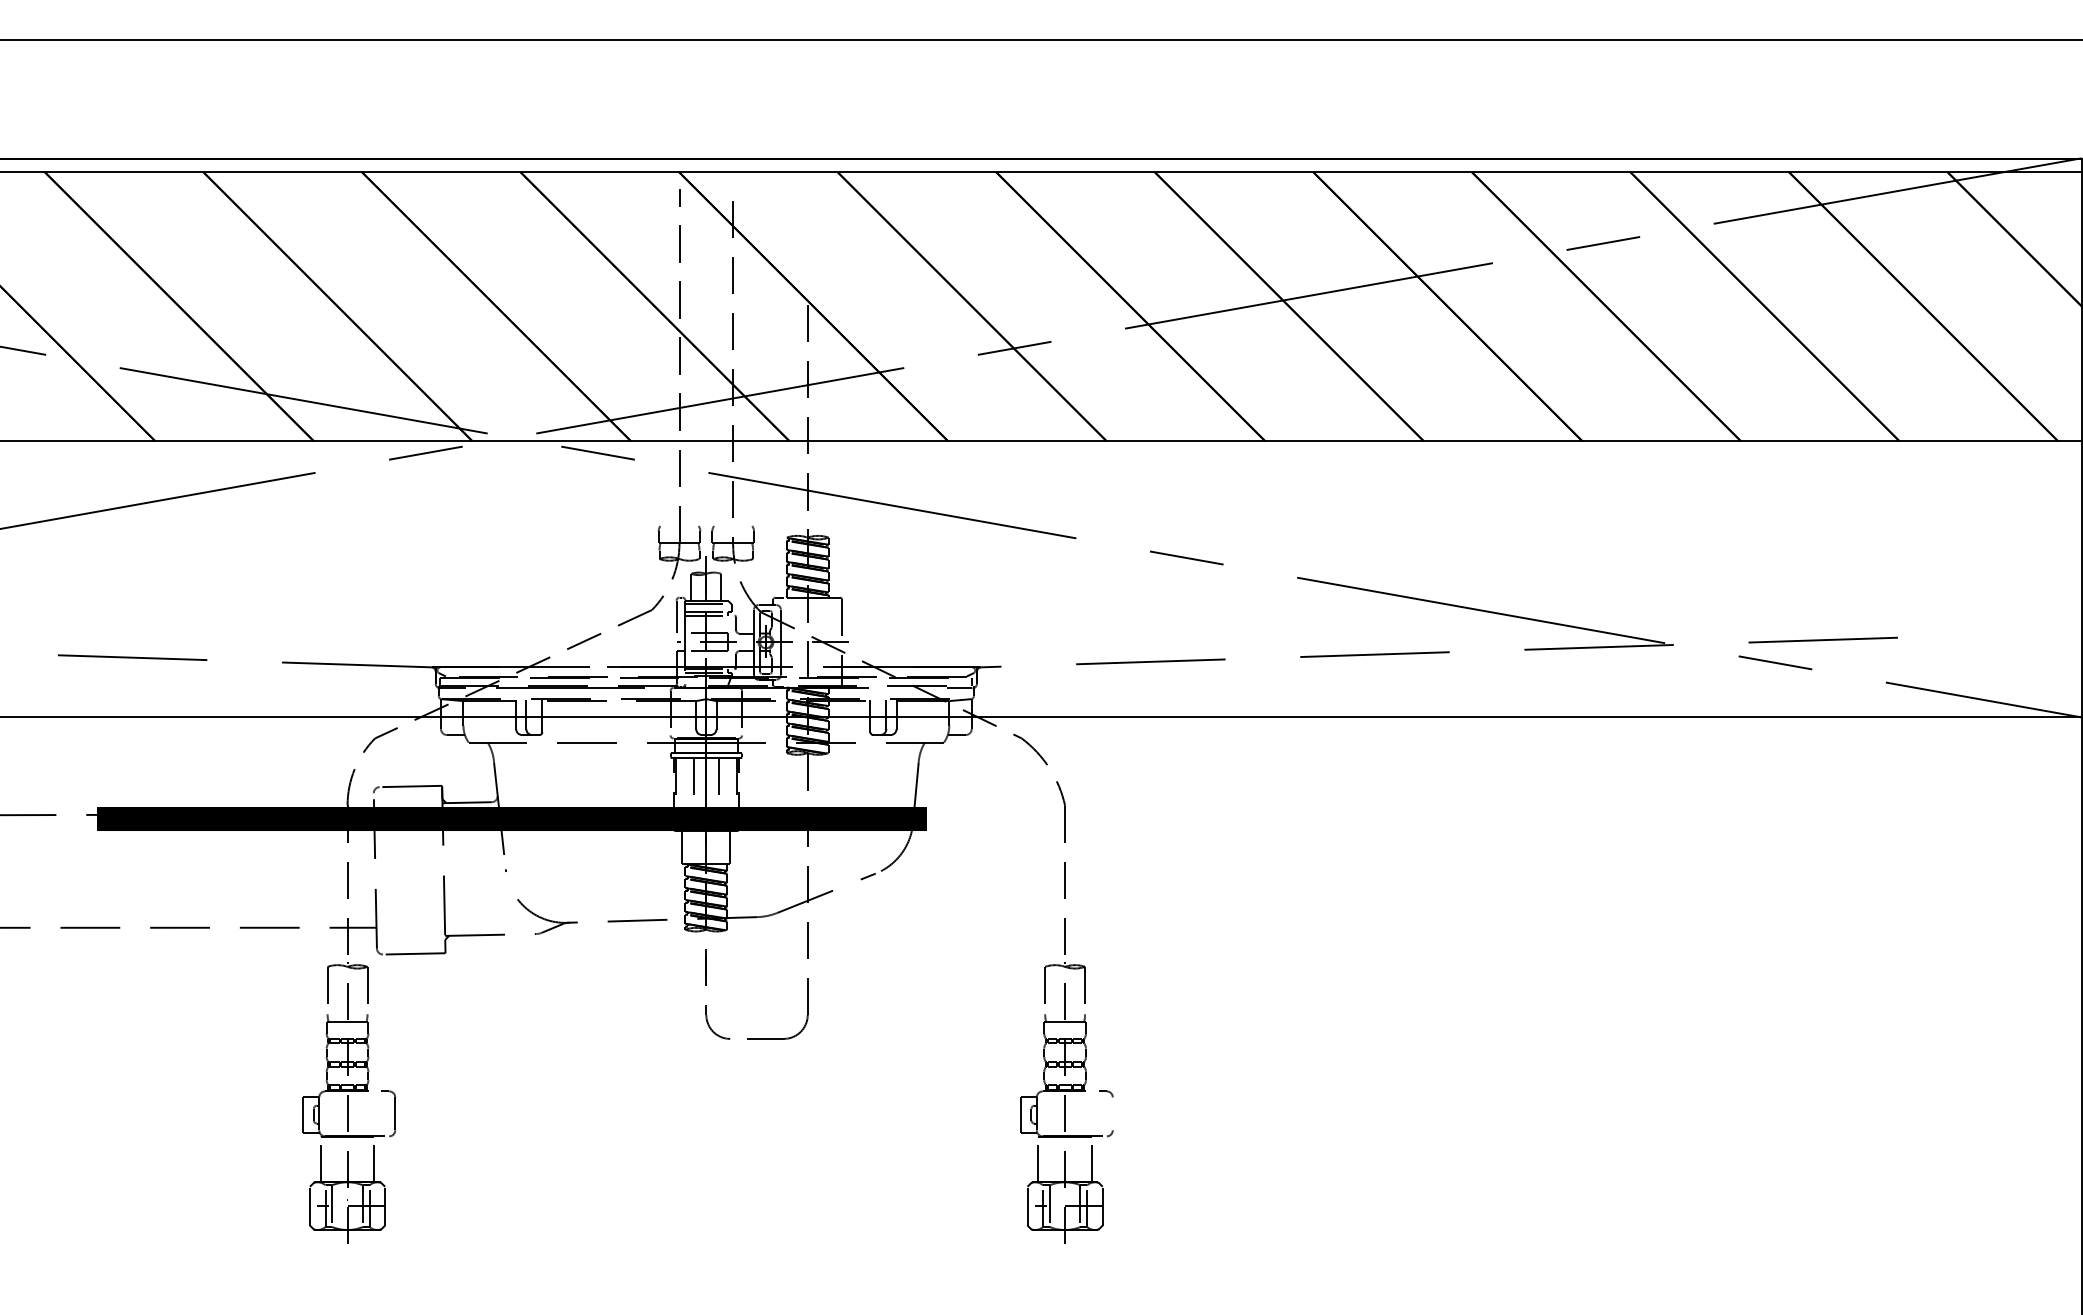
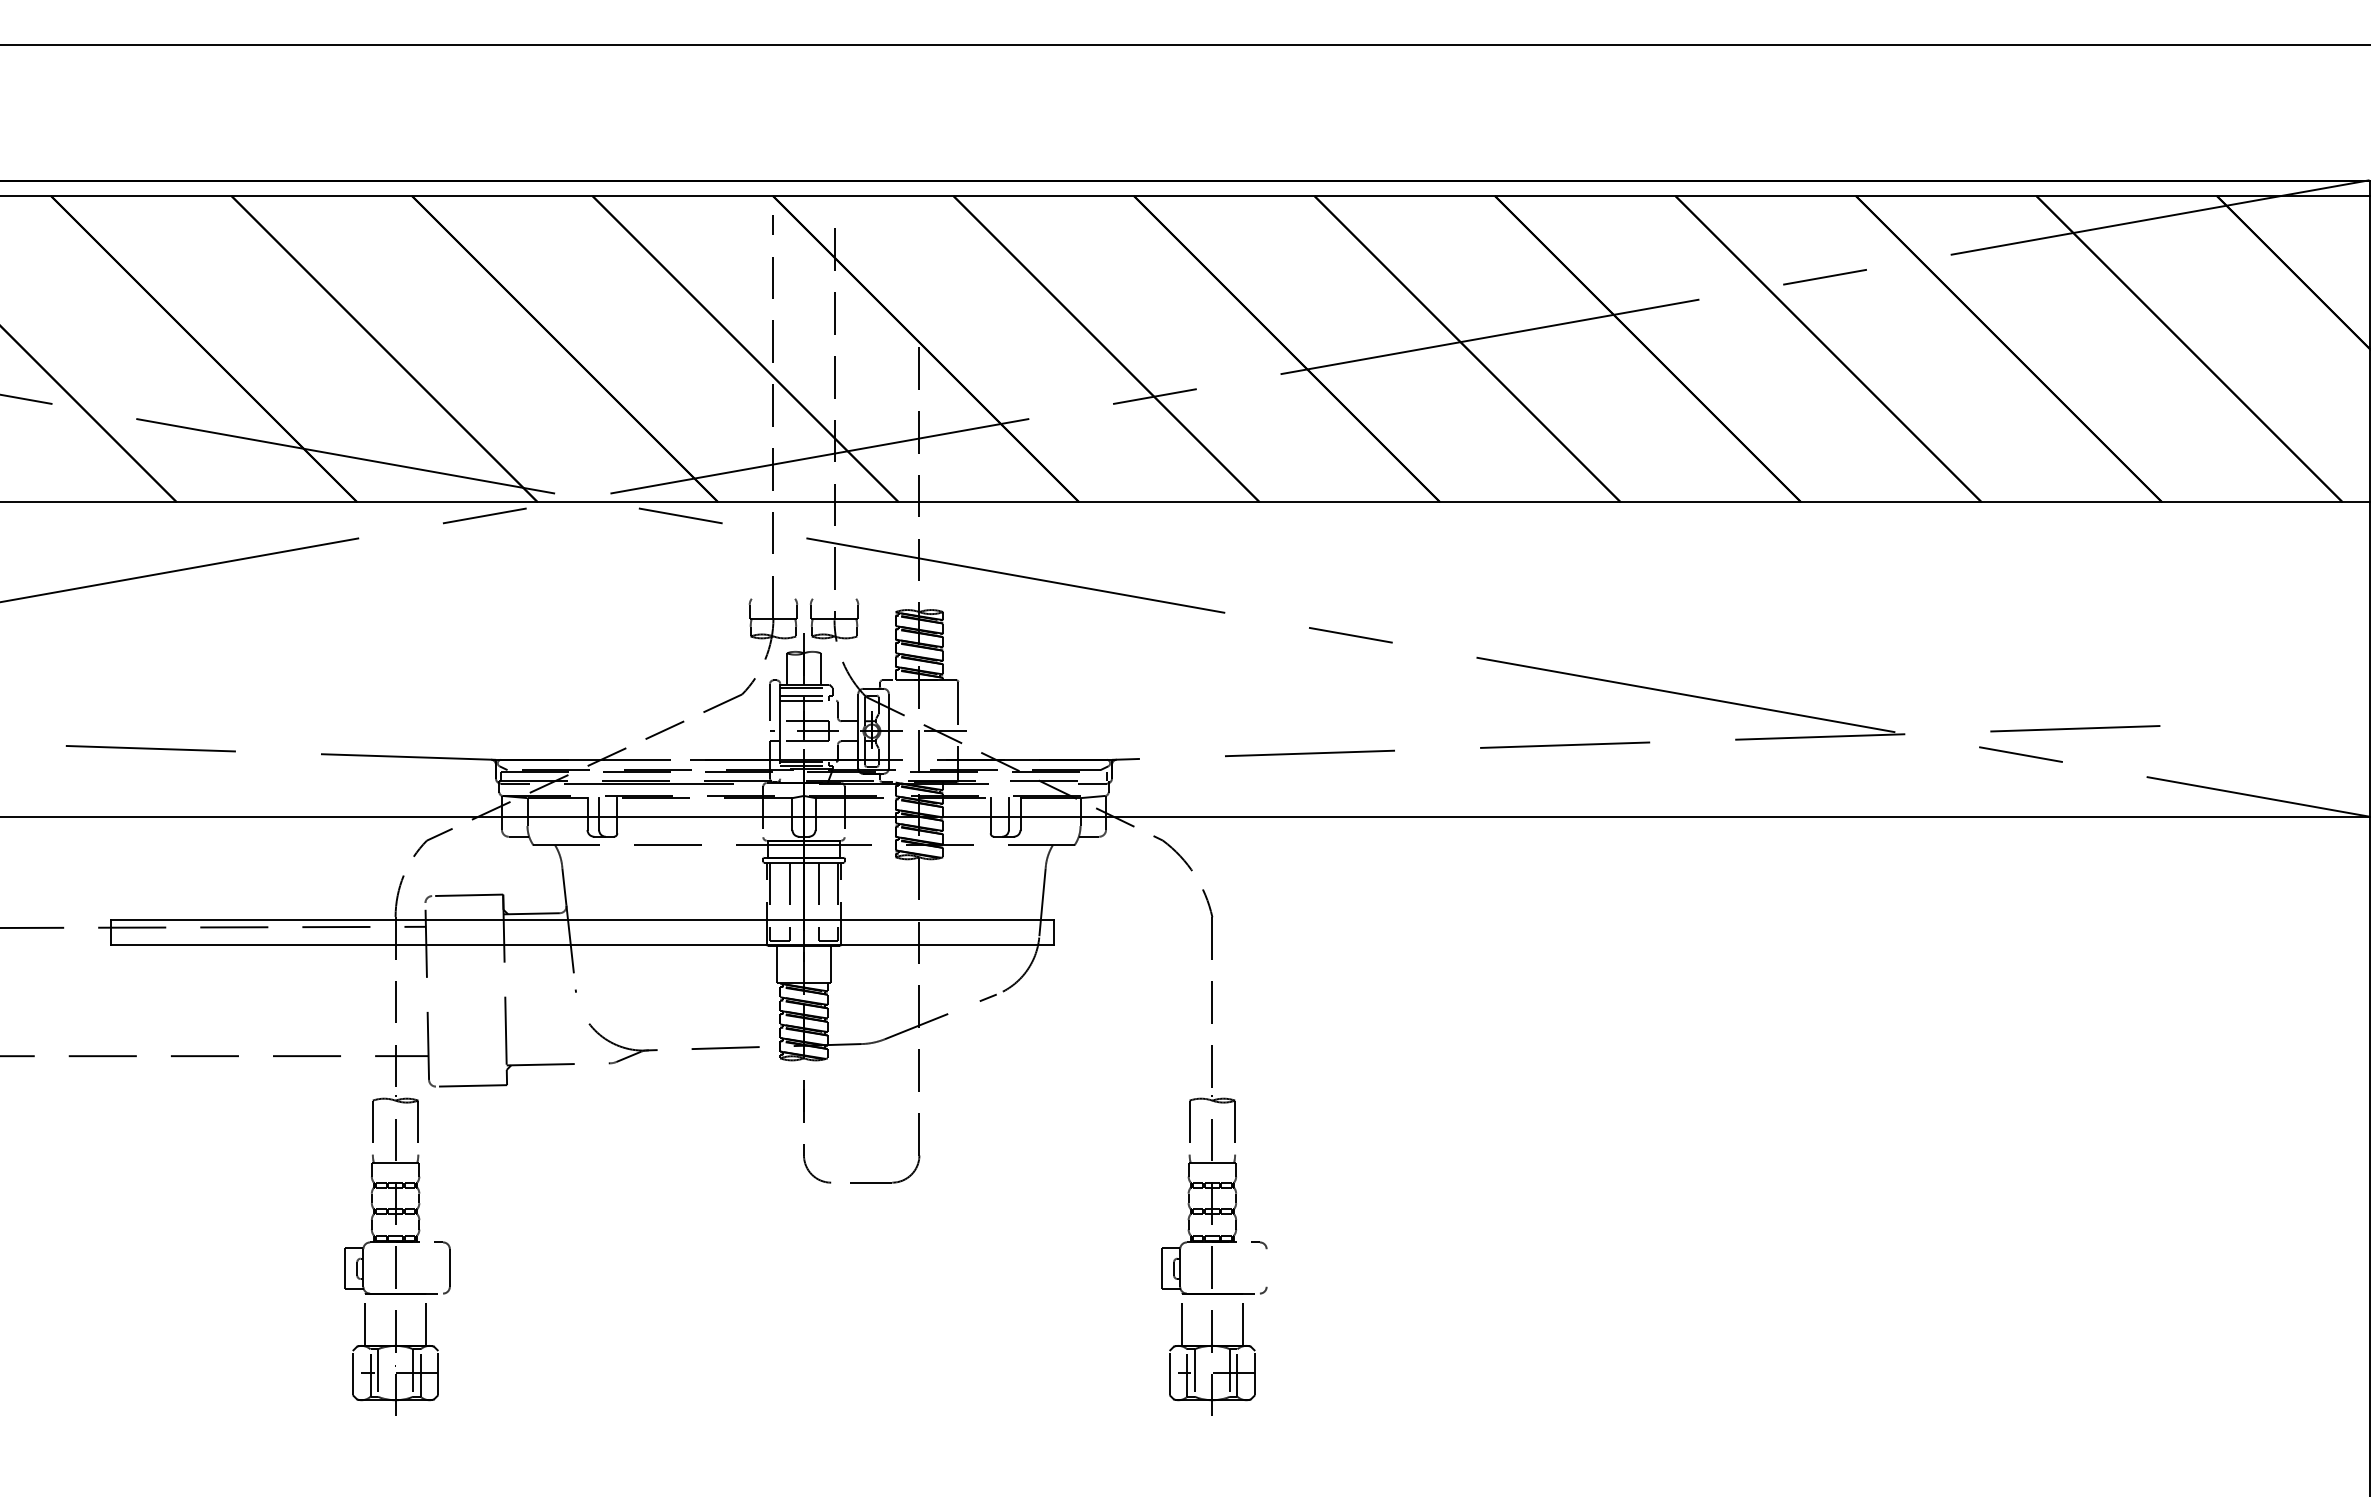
hatch: (511, 819) -> (582, 932), removed

